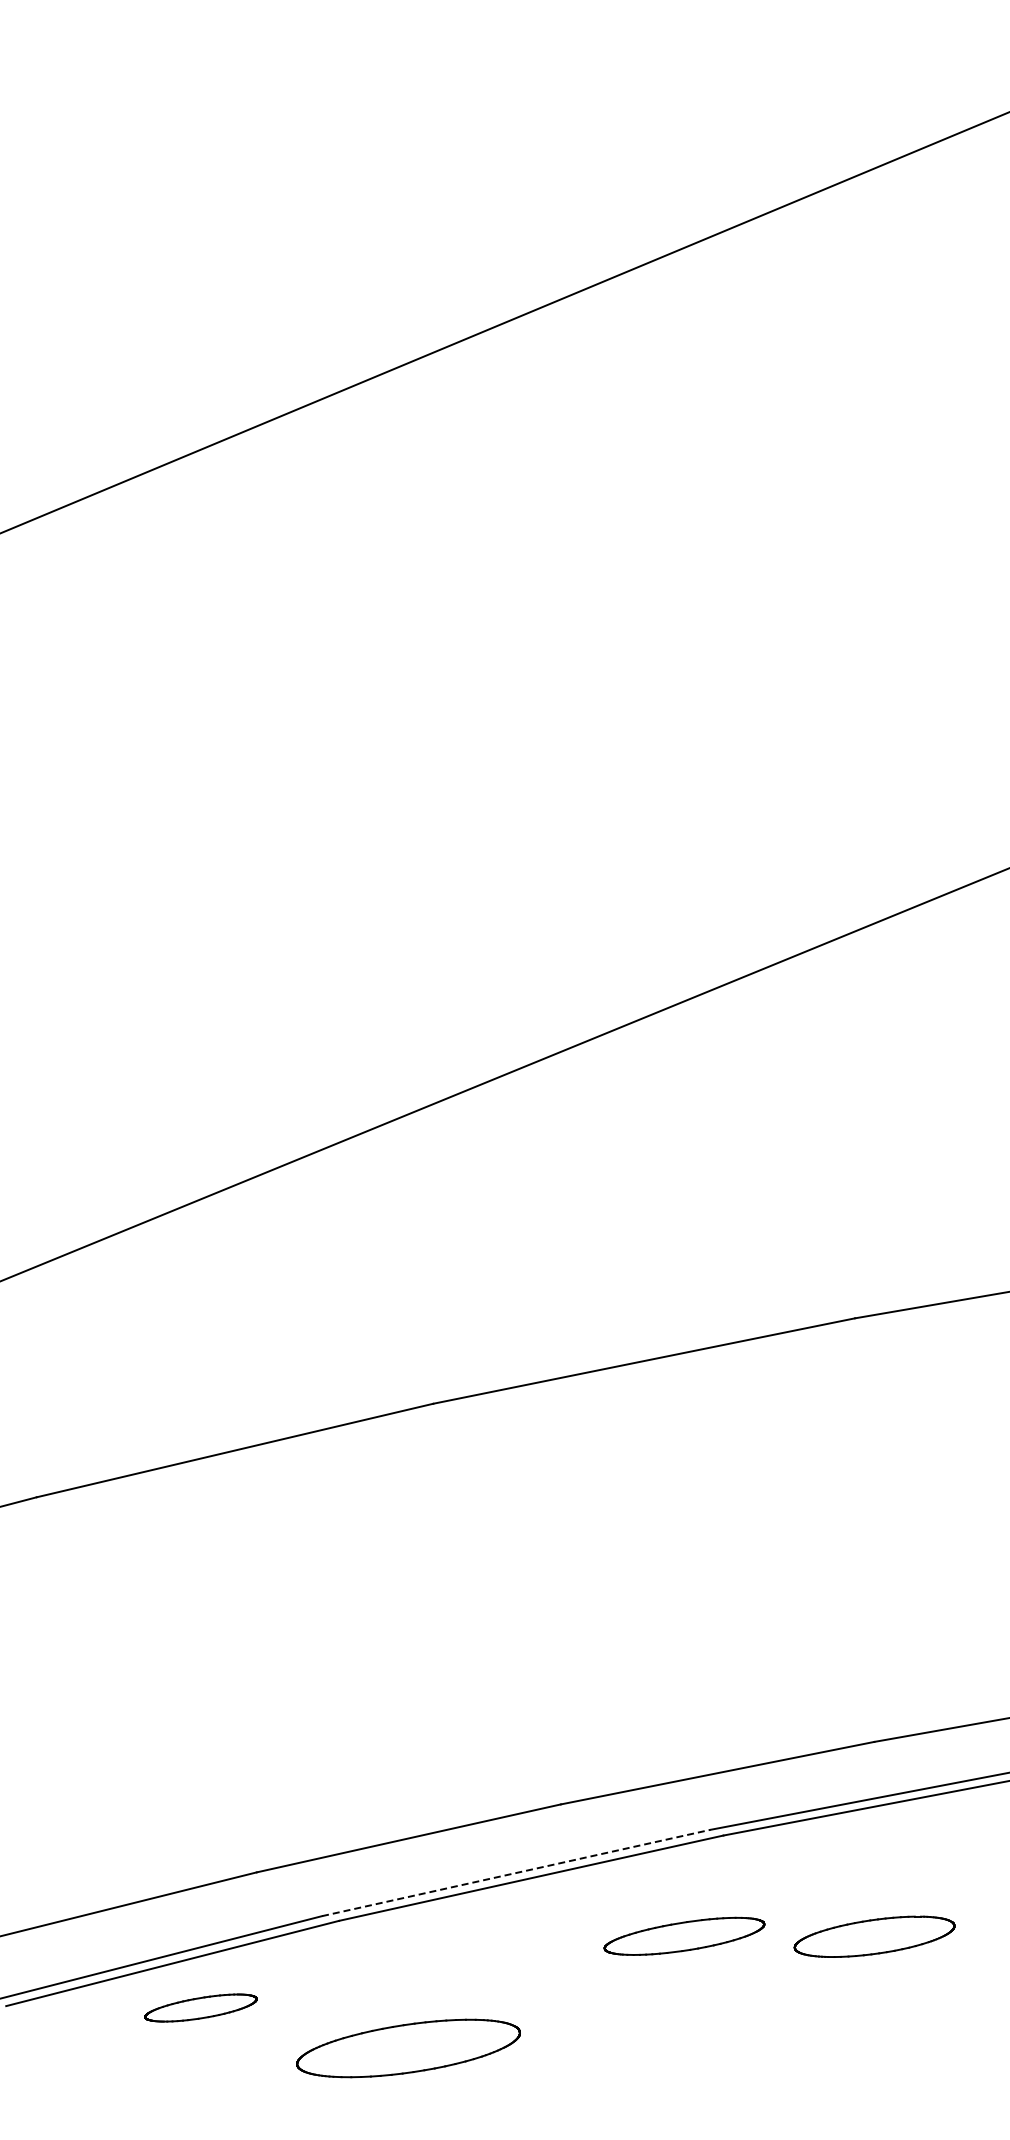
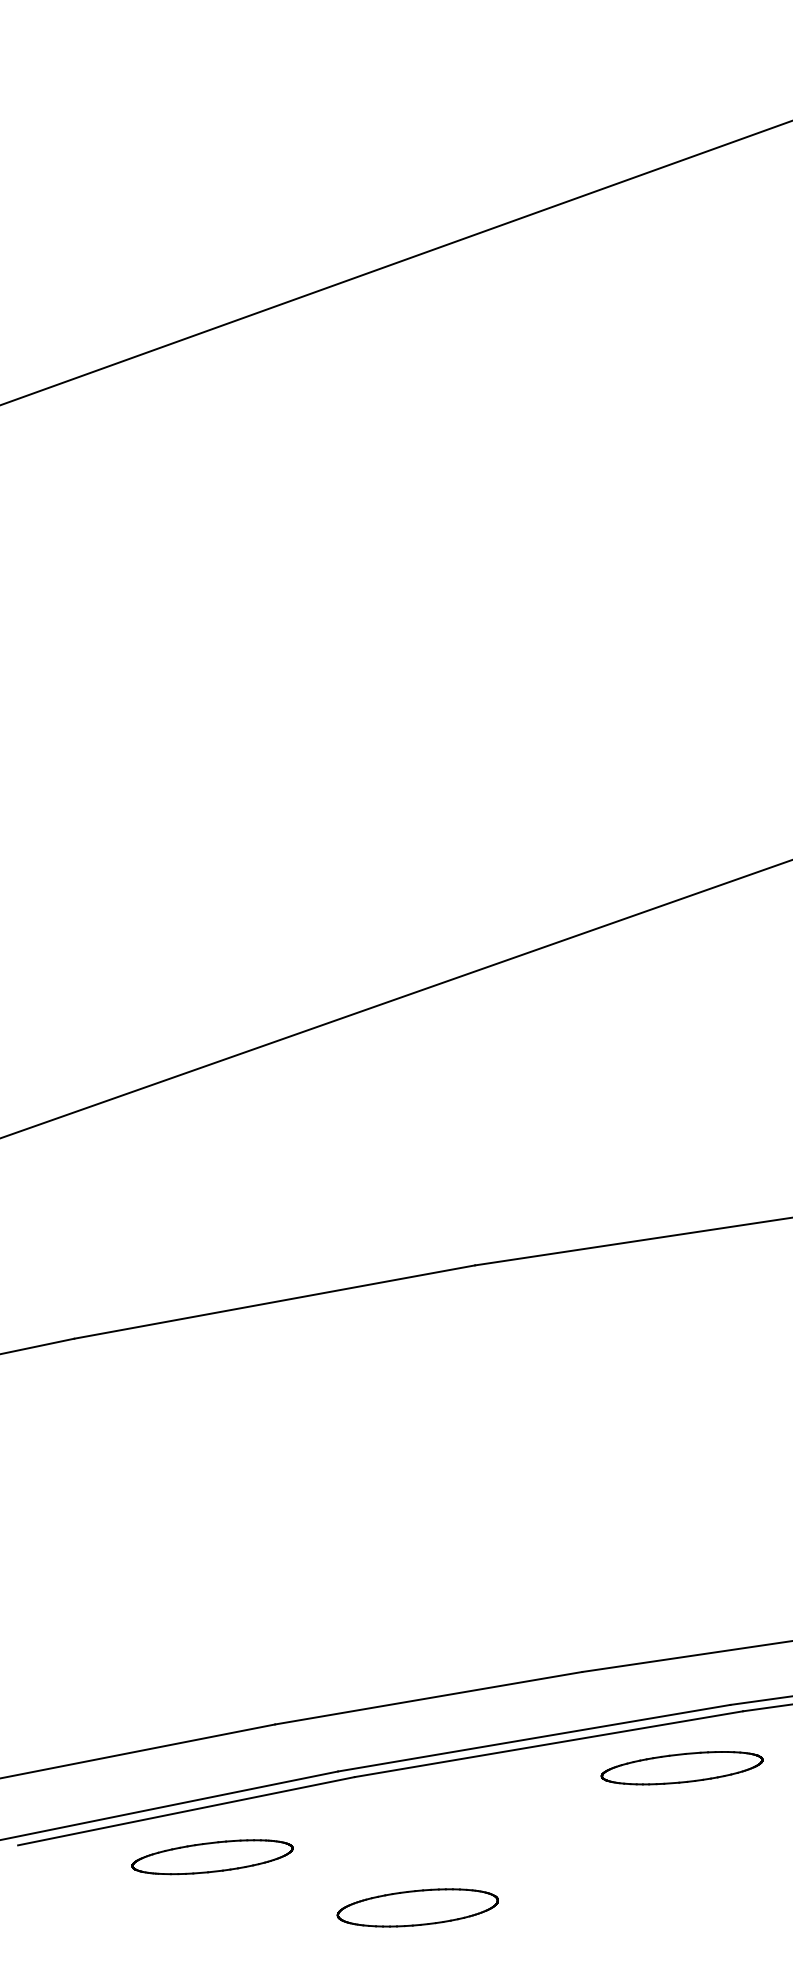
line: (516, 1872) -> (534, 1737), dashed -> solid
part: (684, 1935) -> (682, 1767), moved
part: (200, 2007) -> (212, 1856), size x1.43
part: (408, 2047) -> (417, 1907), size x0.71

